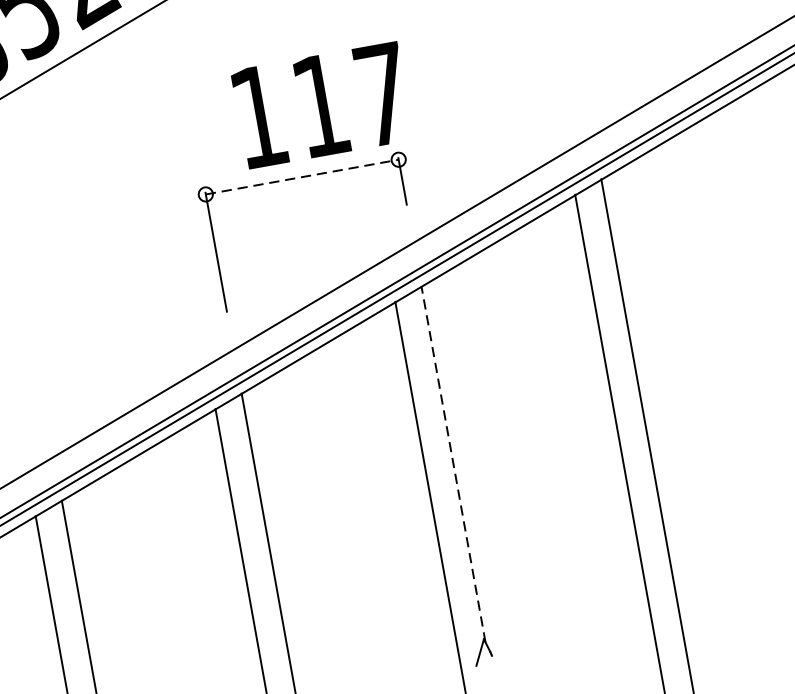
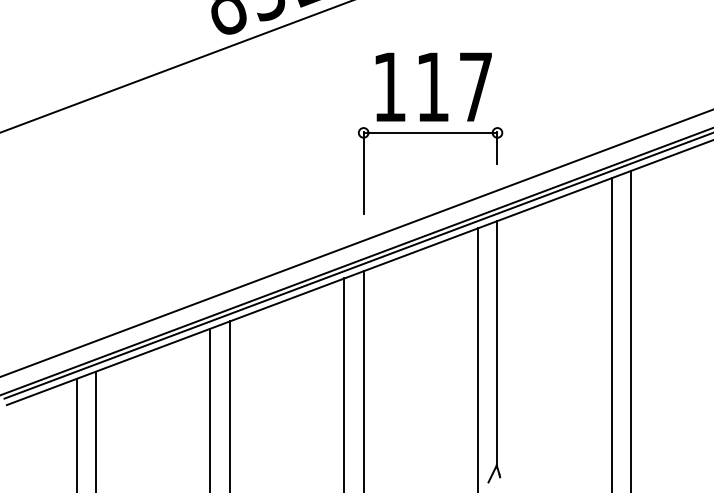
text: (321, 104) -> (433, 86), moved
line: (302, 176) -> (430, 132), dashed -> solid
line: (453, 464) -> (497, 344), dashed -> solid

